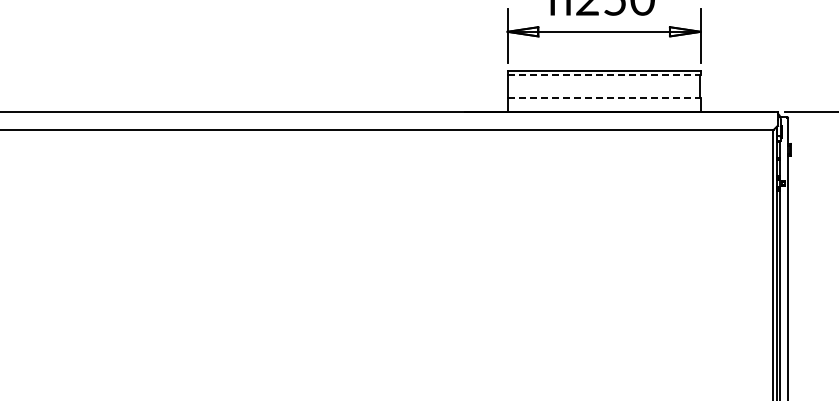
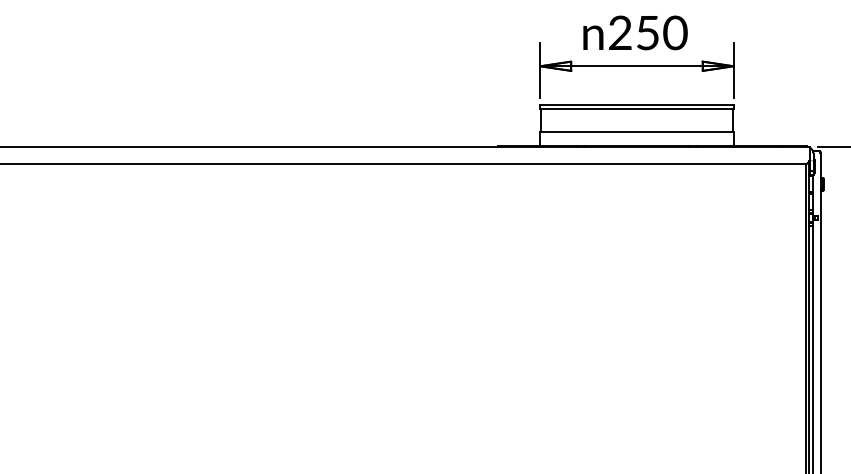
line: (603, 75) -> (636, 109), dashed -> solid
line: (603, 98) -> (636, 132), dashed -> solid

